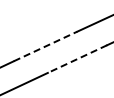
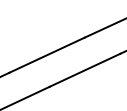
line: (45, 46) -> (46, 55), dashed -> solid
line: (77, 59) -> (85, 70), dashed -> solid

